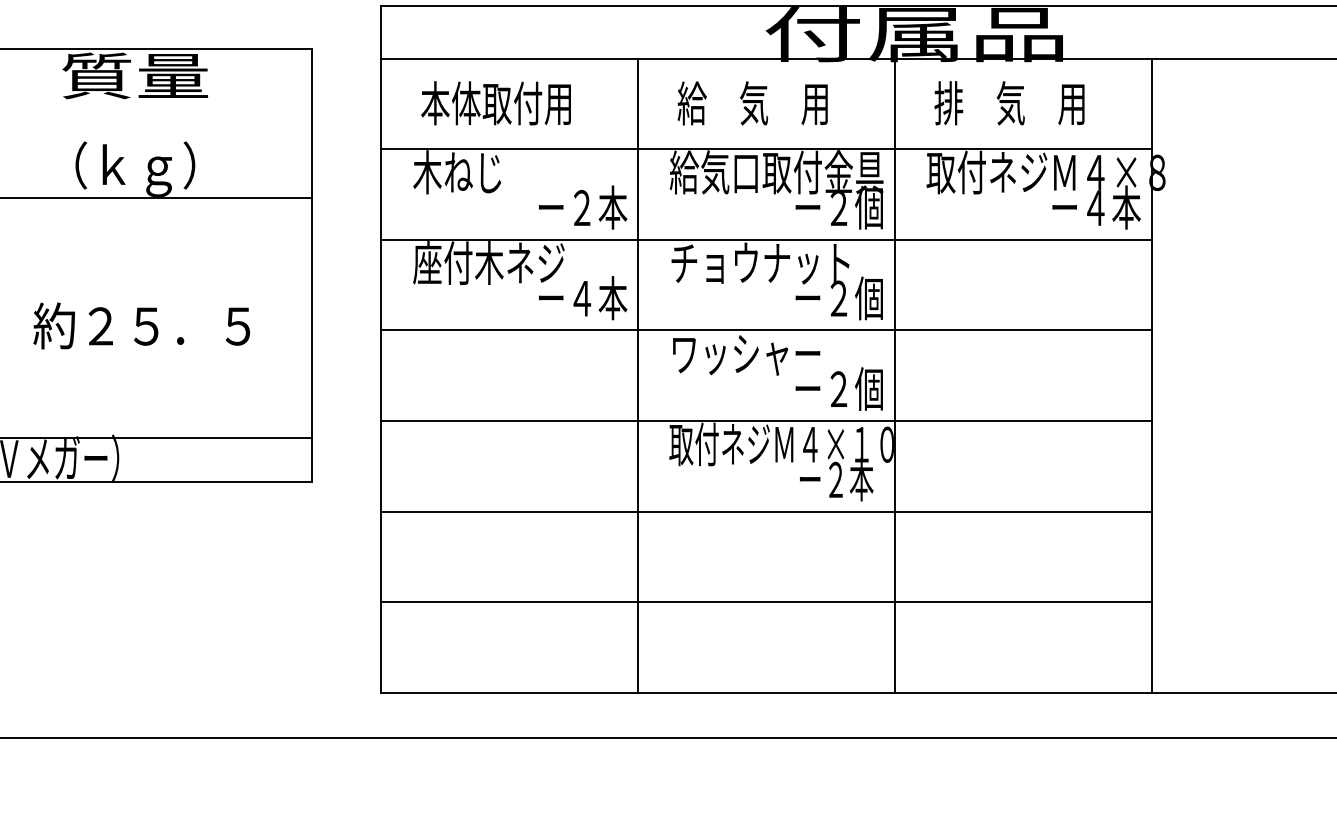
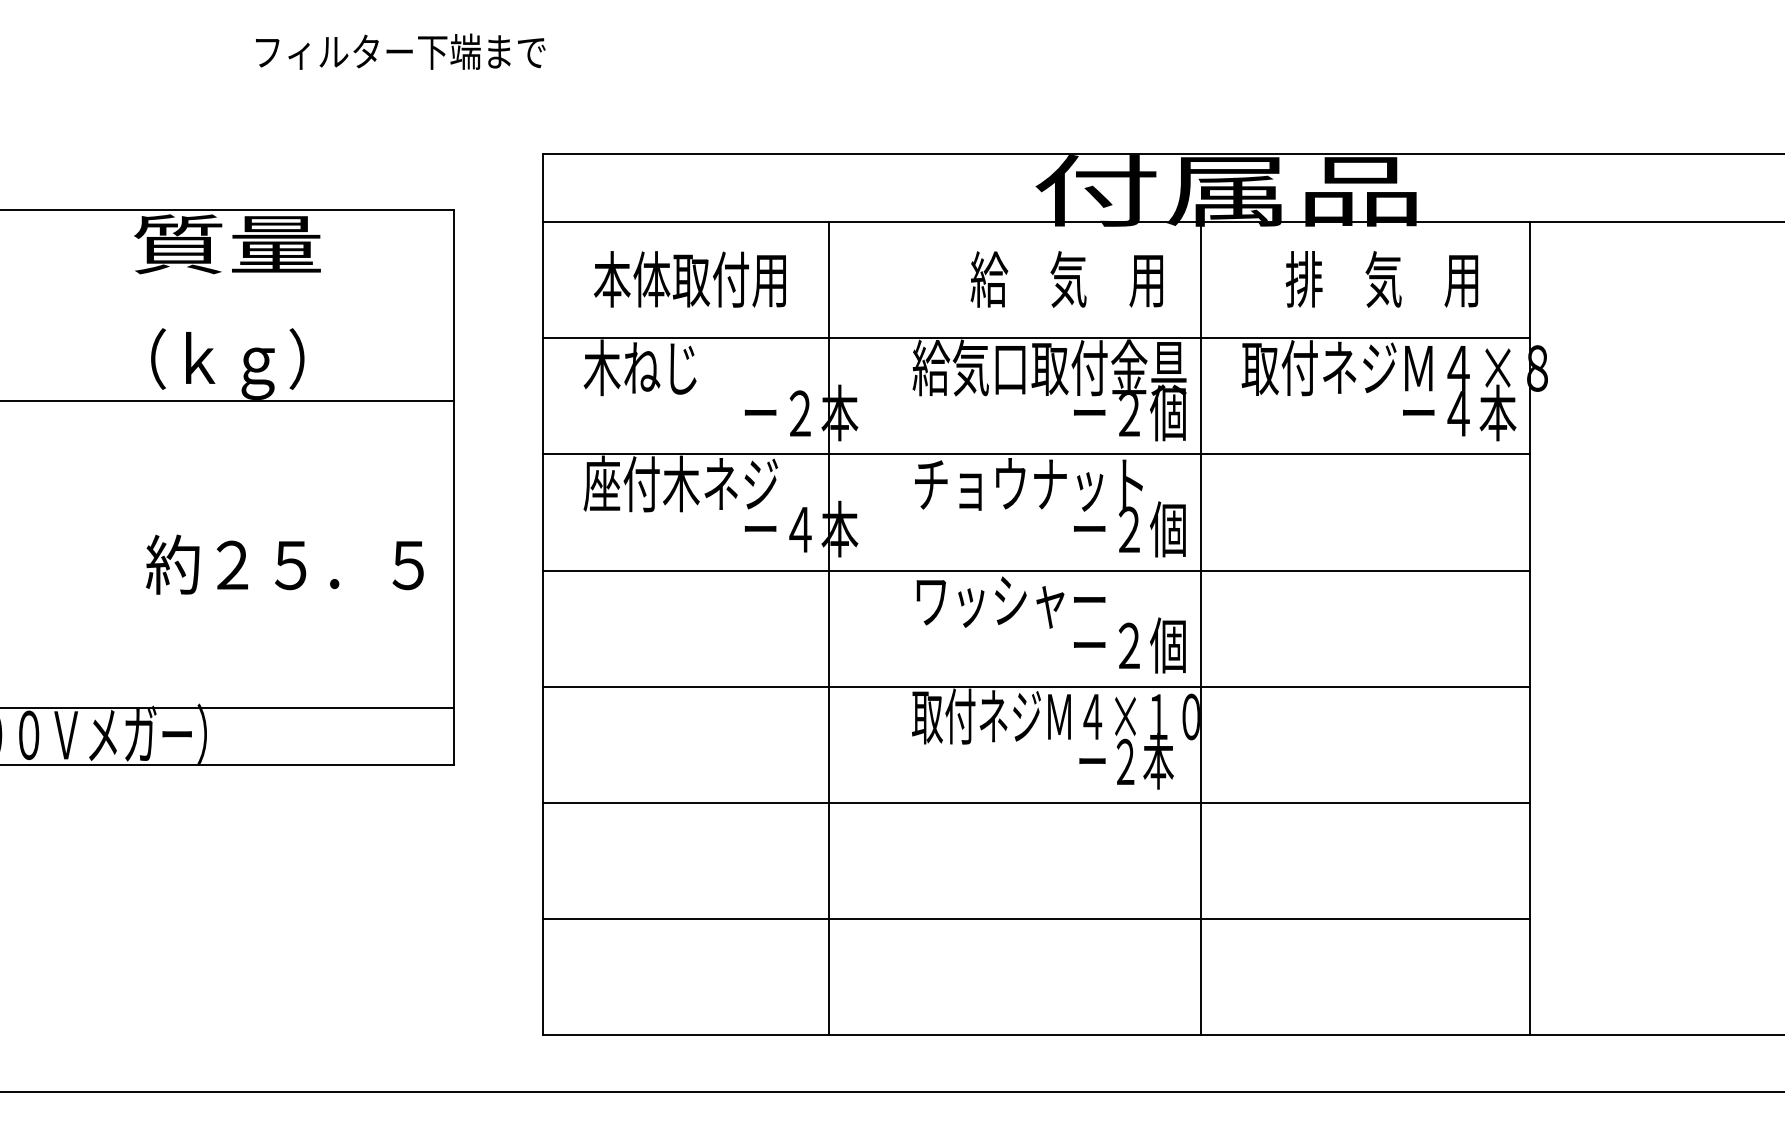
text: (752, 103) -> (1066, 279), moved
text: (1009, 103) -> (1381, 279), moved
text: (141, 325) -> (284, 564), moved
line: (638, 375) -> (829, 628), moved

